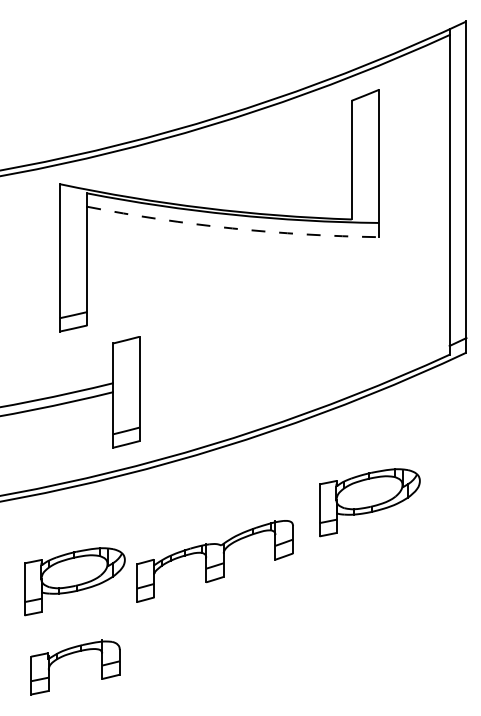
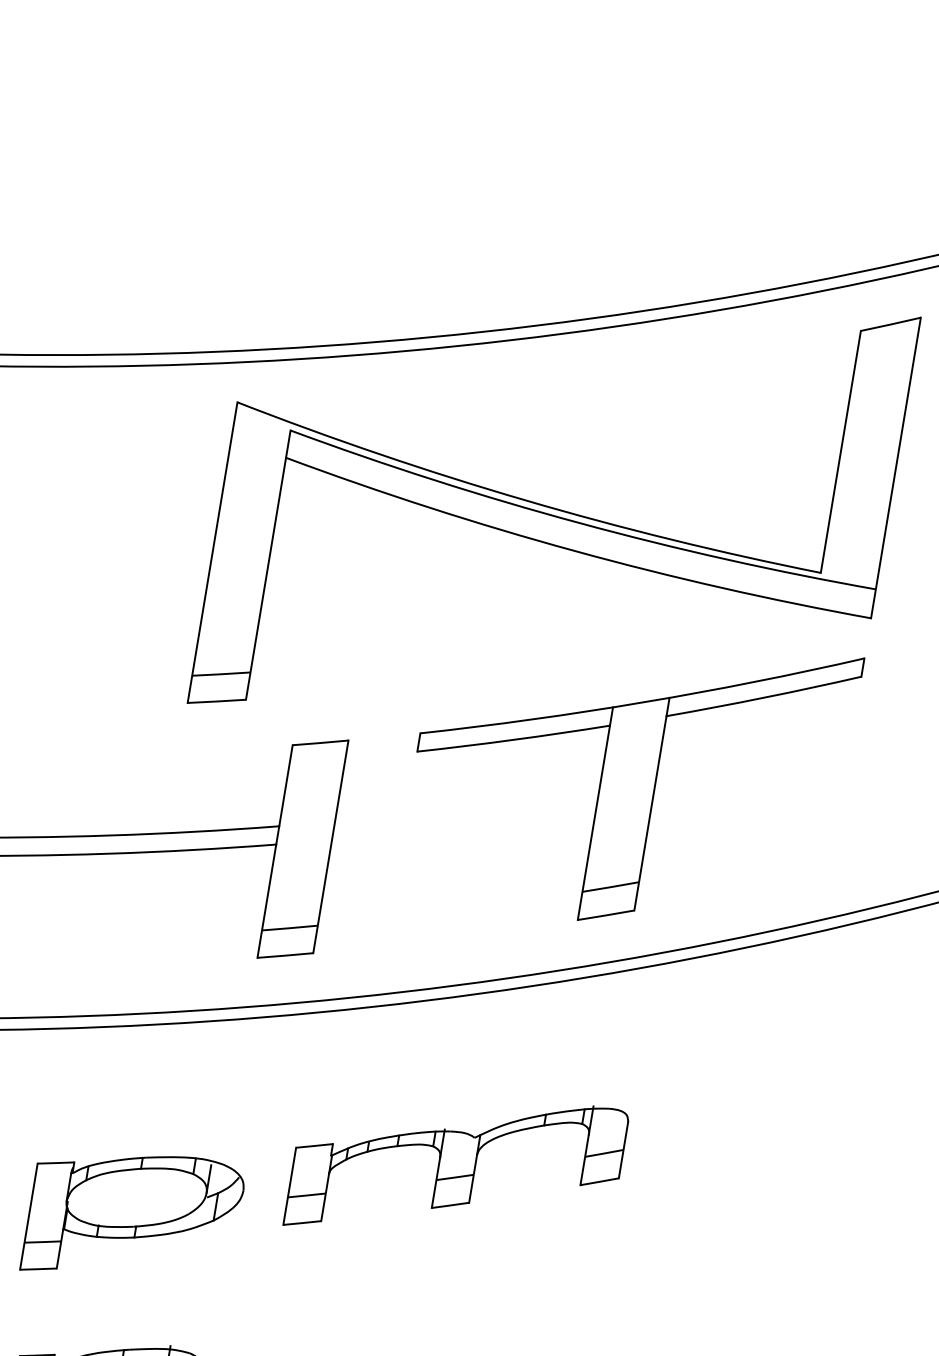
arc: (232, 228) -> (574, 551), dashed -> solid
part: (275, 330) -> (627, 773), added
part: (369, 502) -> (761, 1155), removed
part: (214, 561) -> (455, 1168), moved

